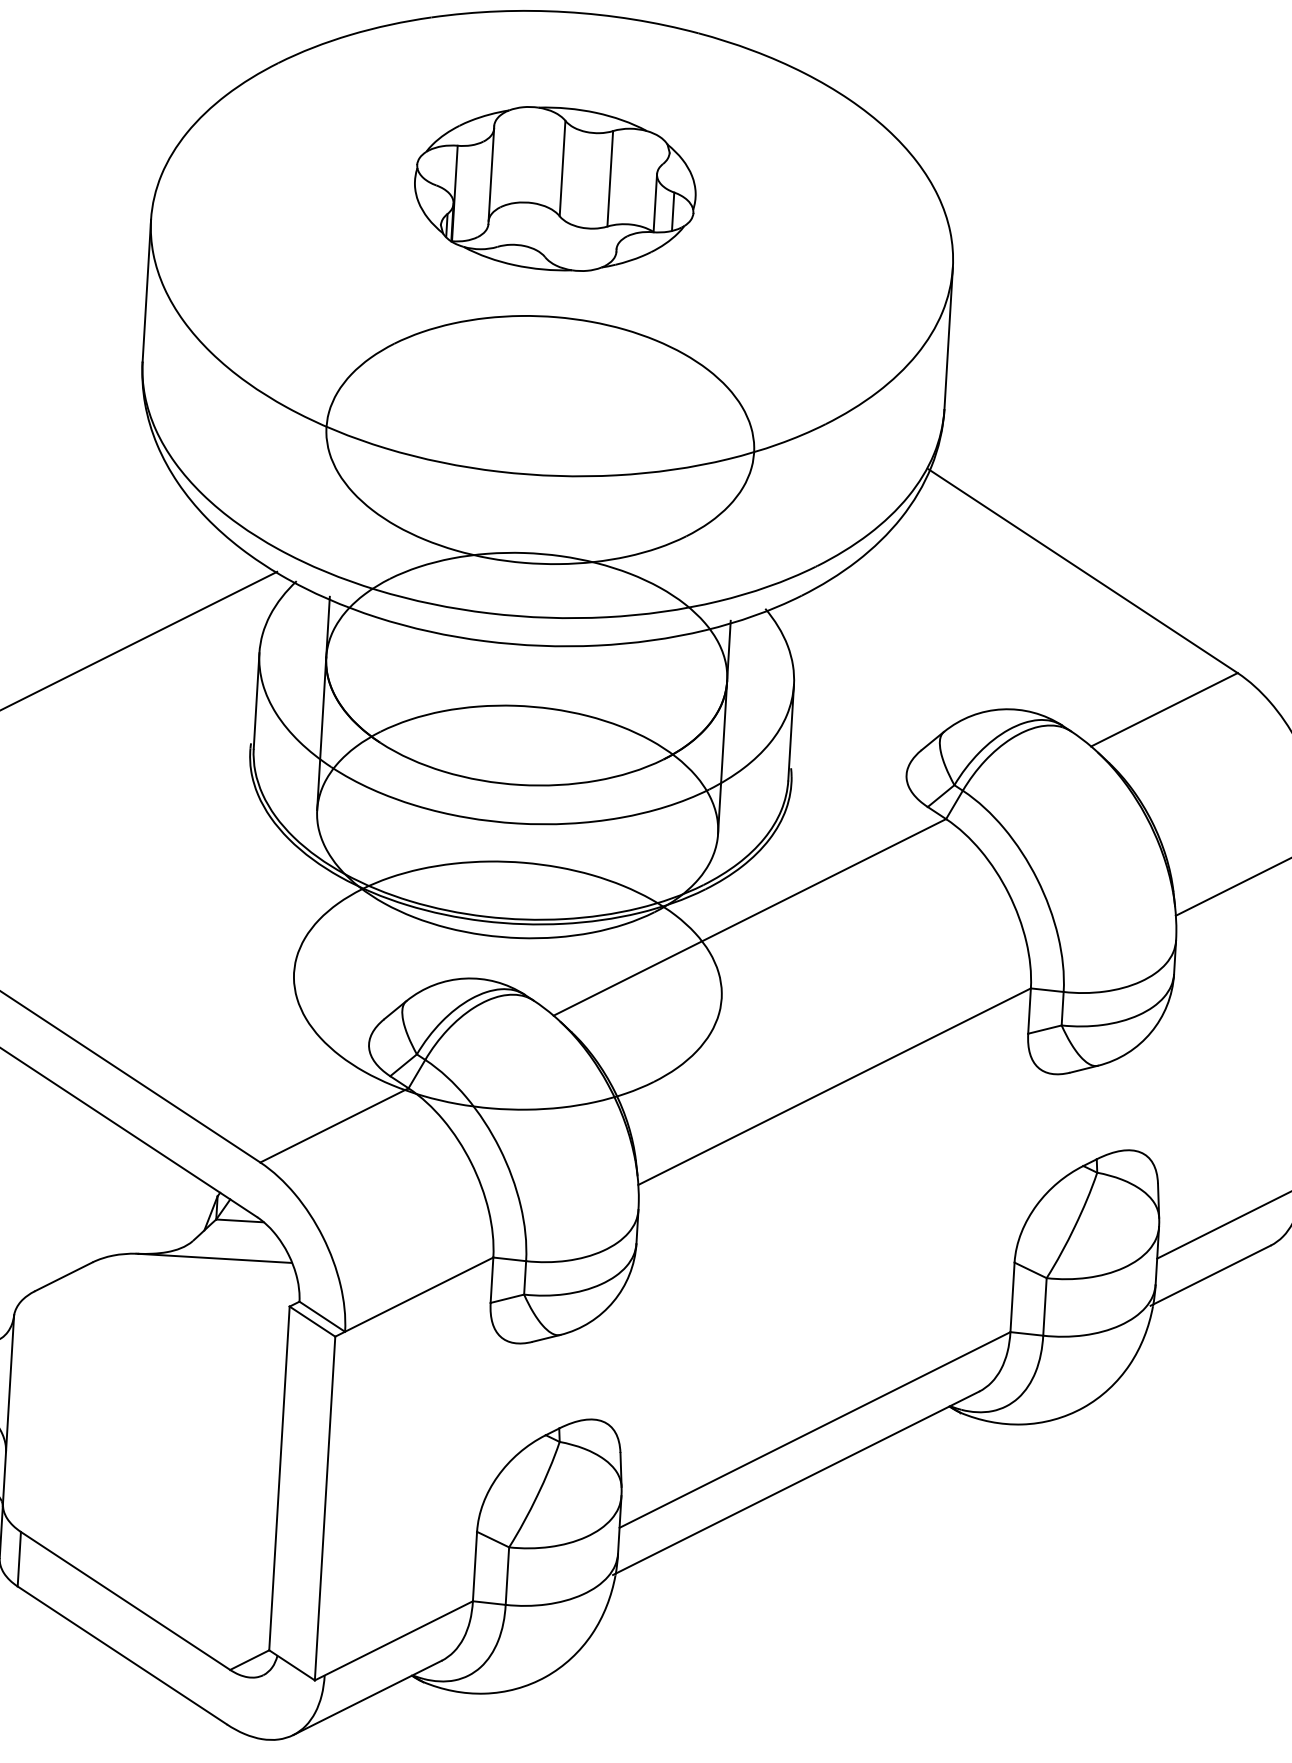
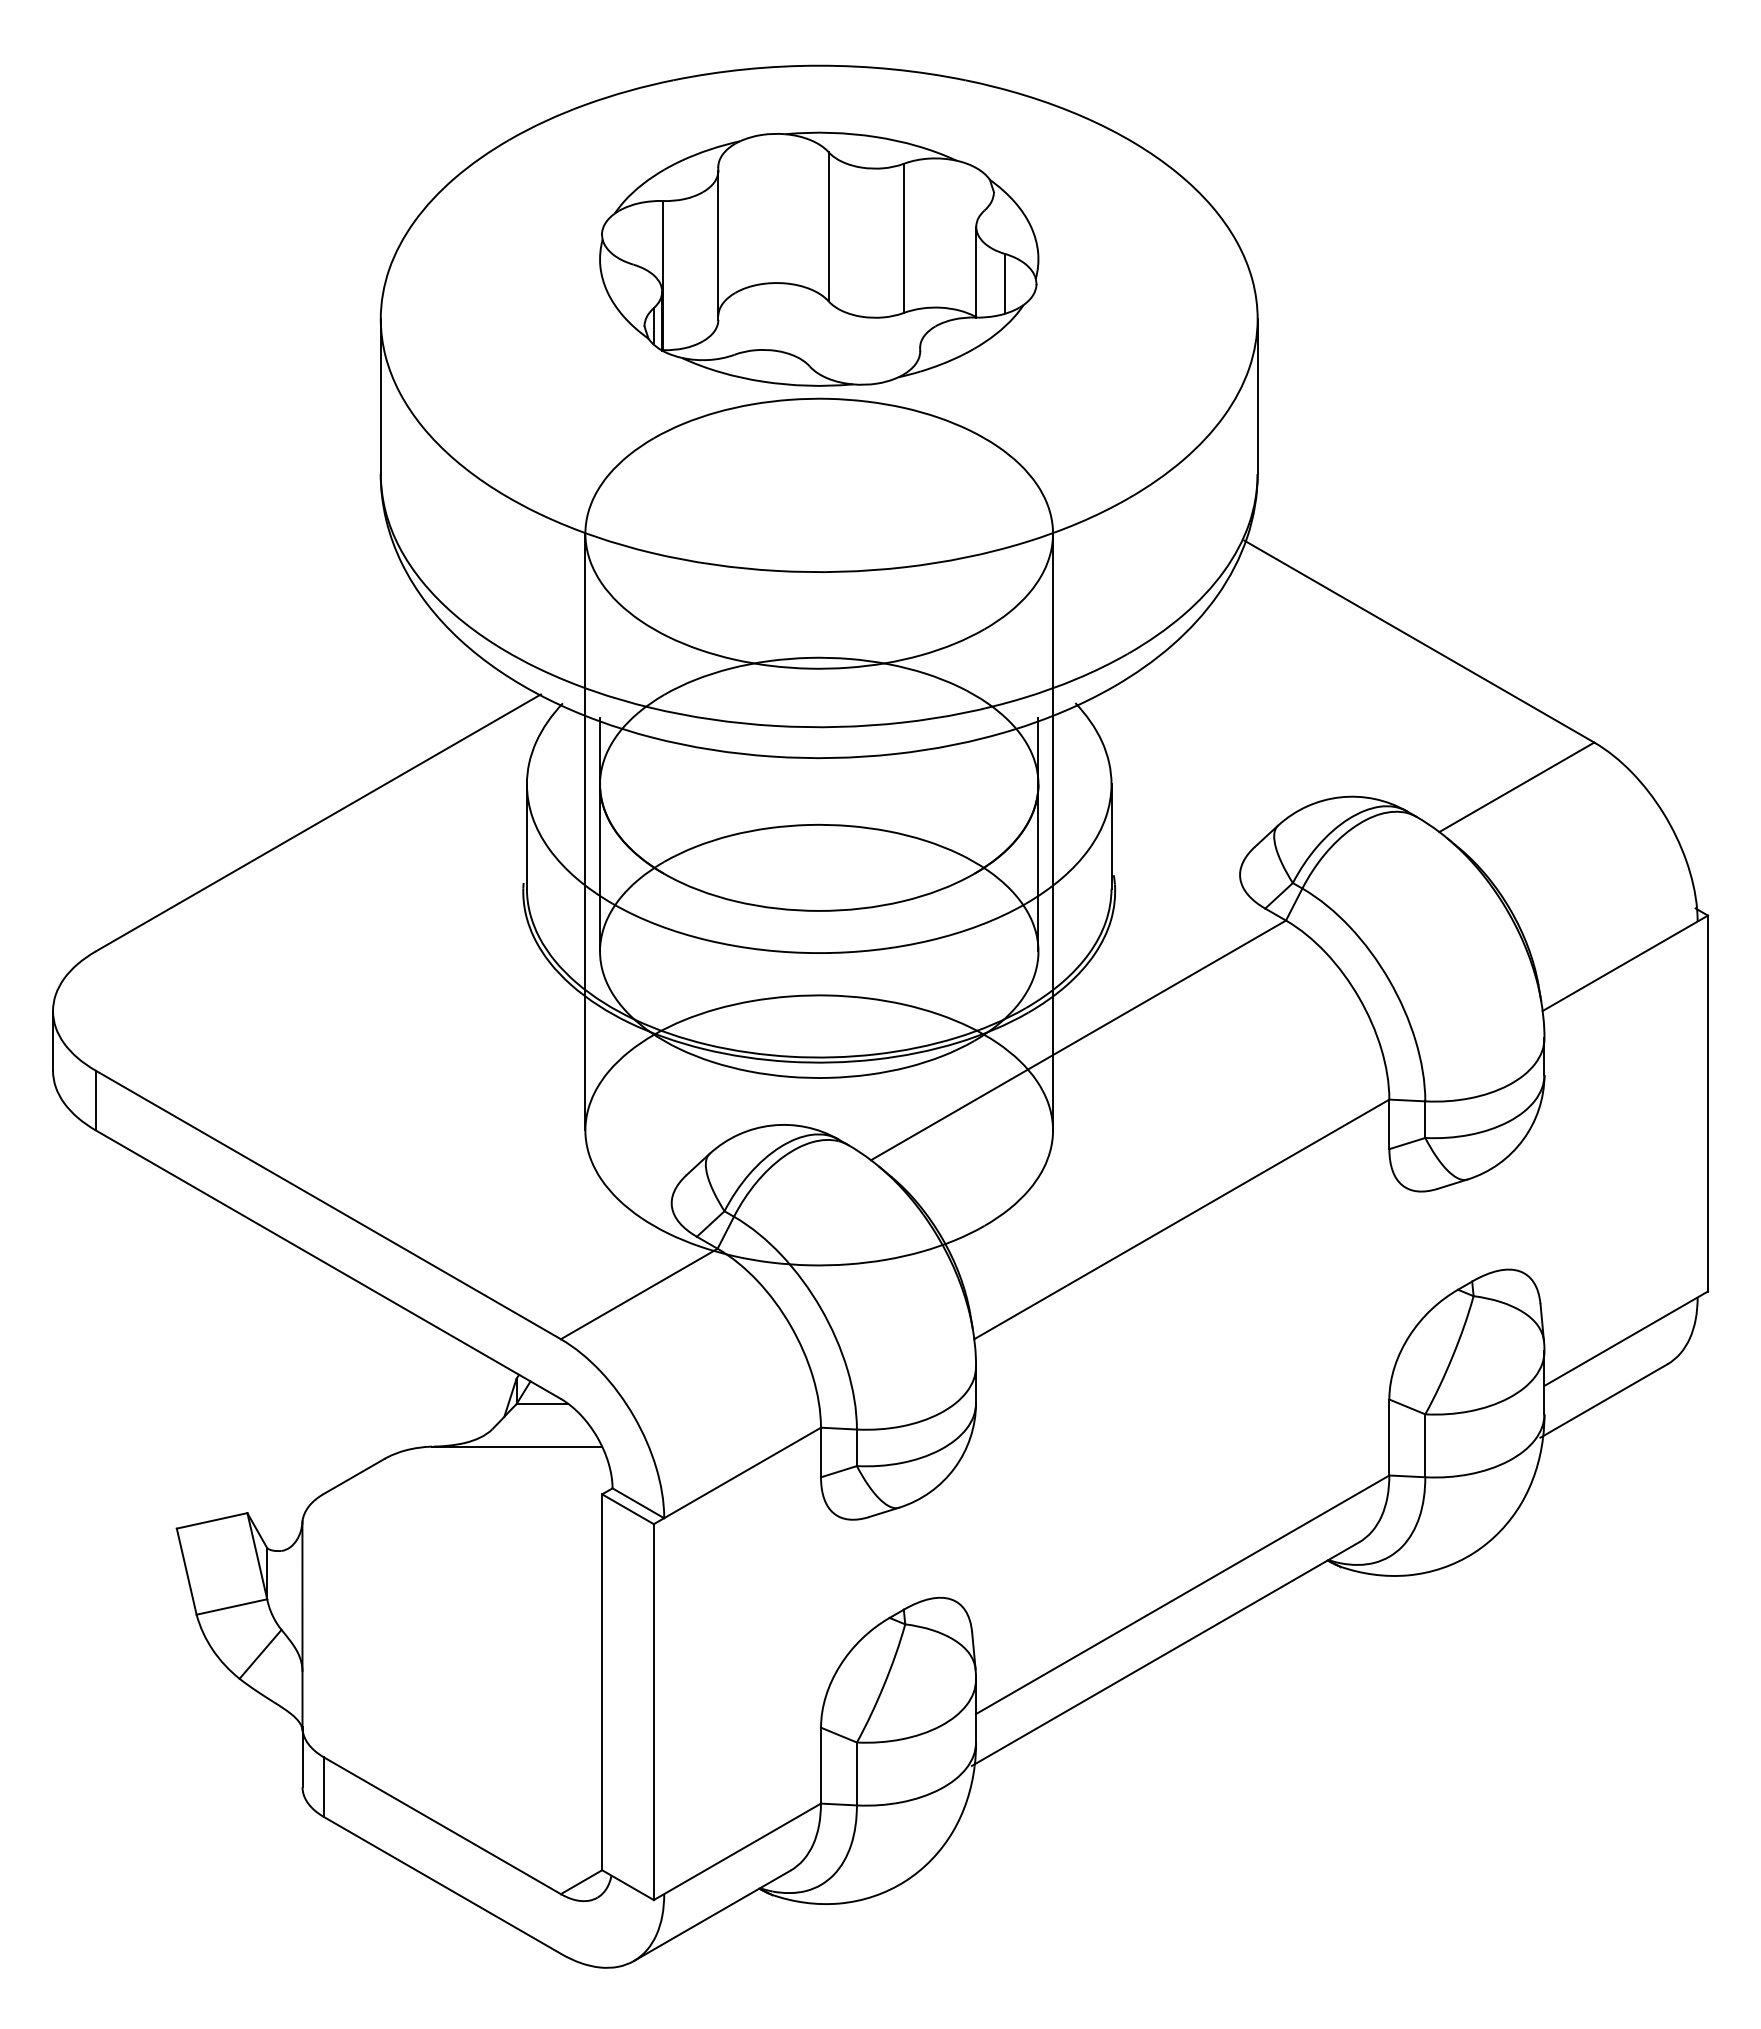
part: (555, 188) -> (819, 258), size x1.43
line: (310, 699) -> (585, 831), added
line: (738, 725) -> (1053, 831), added

